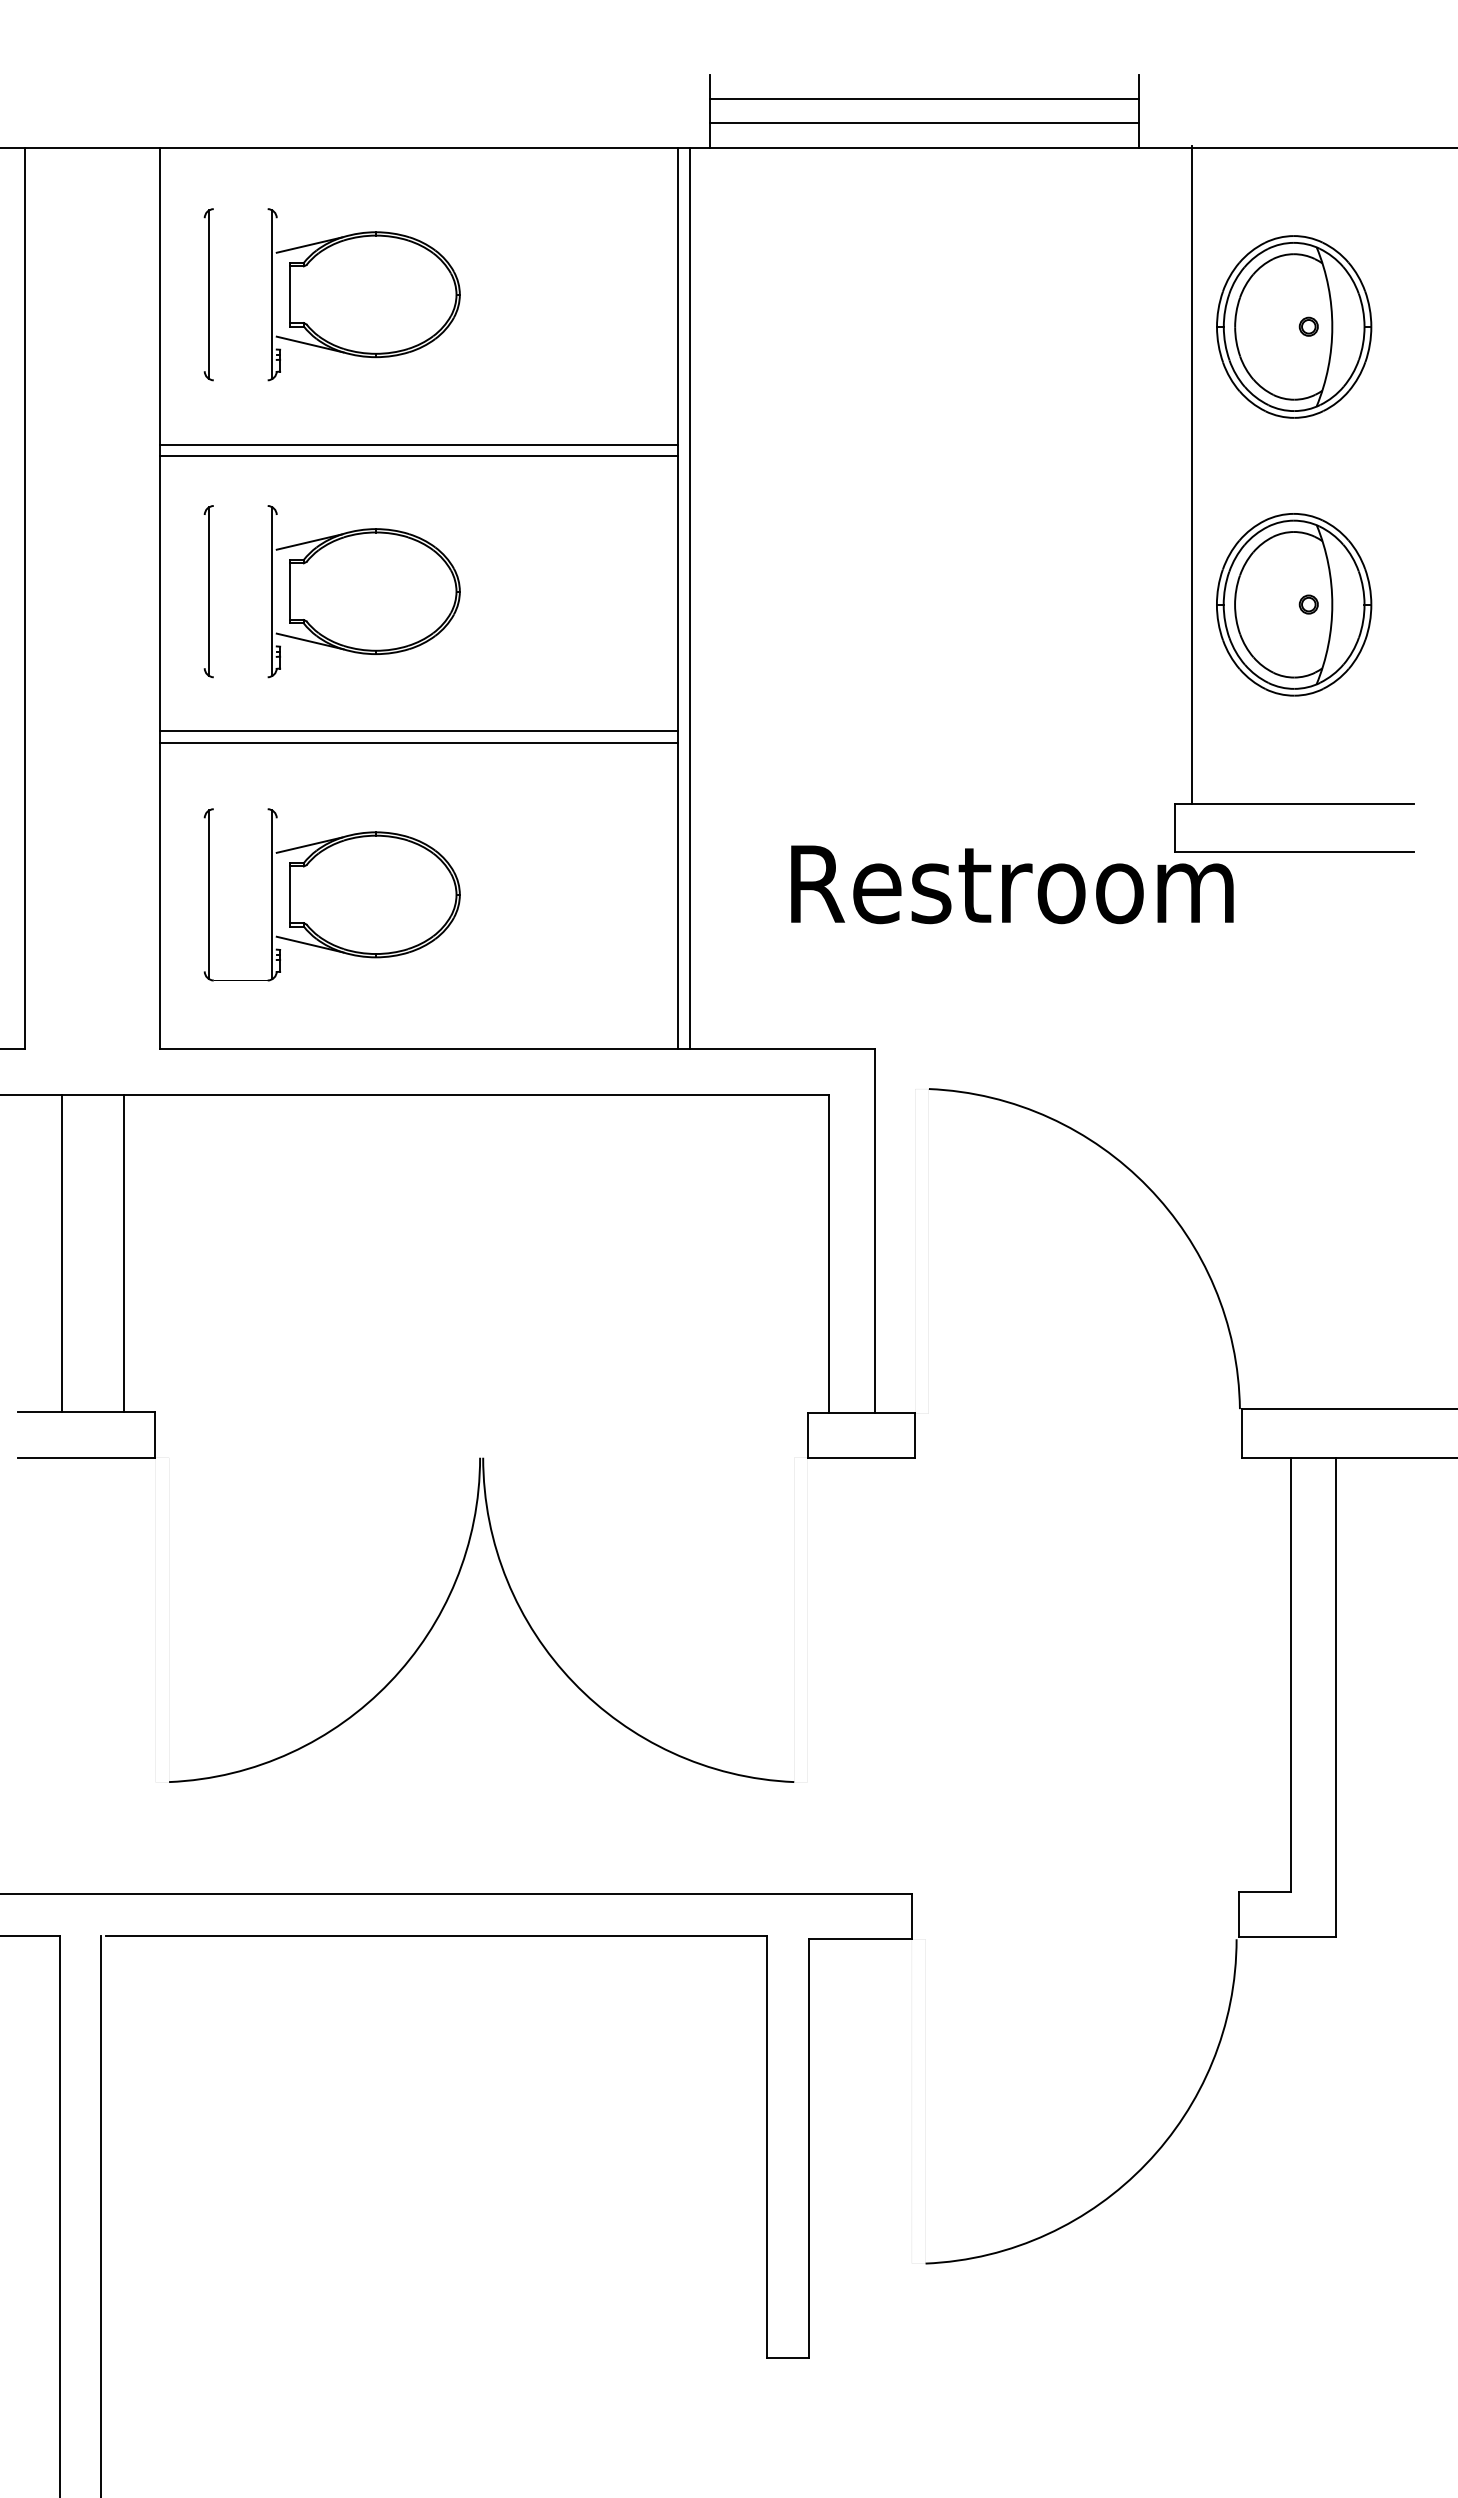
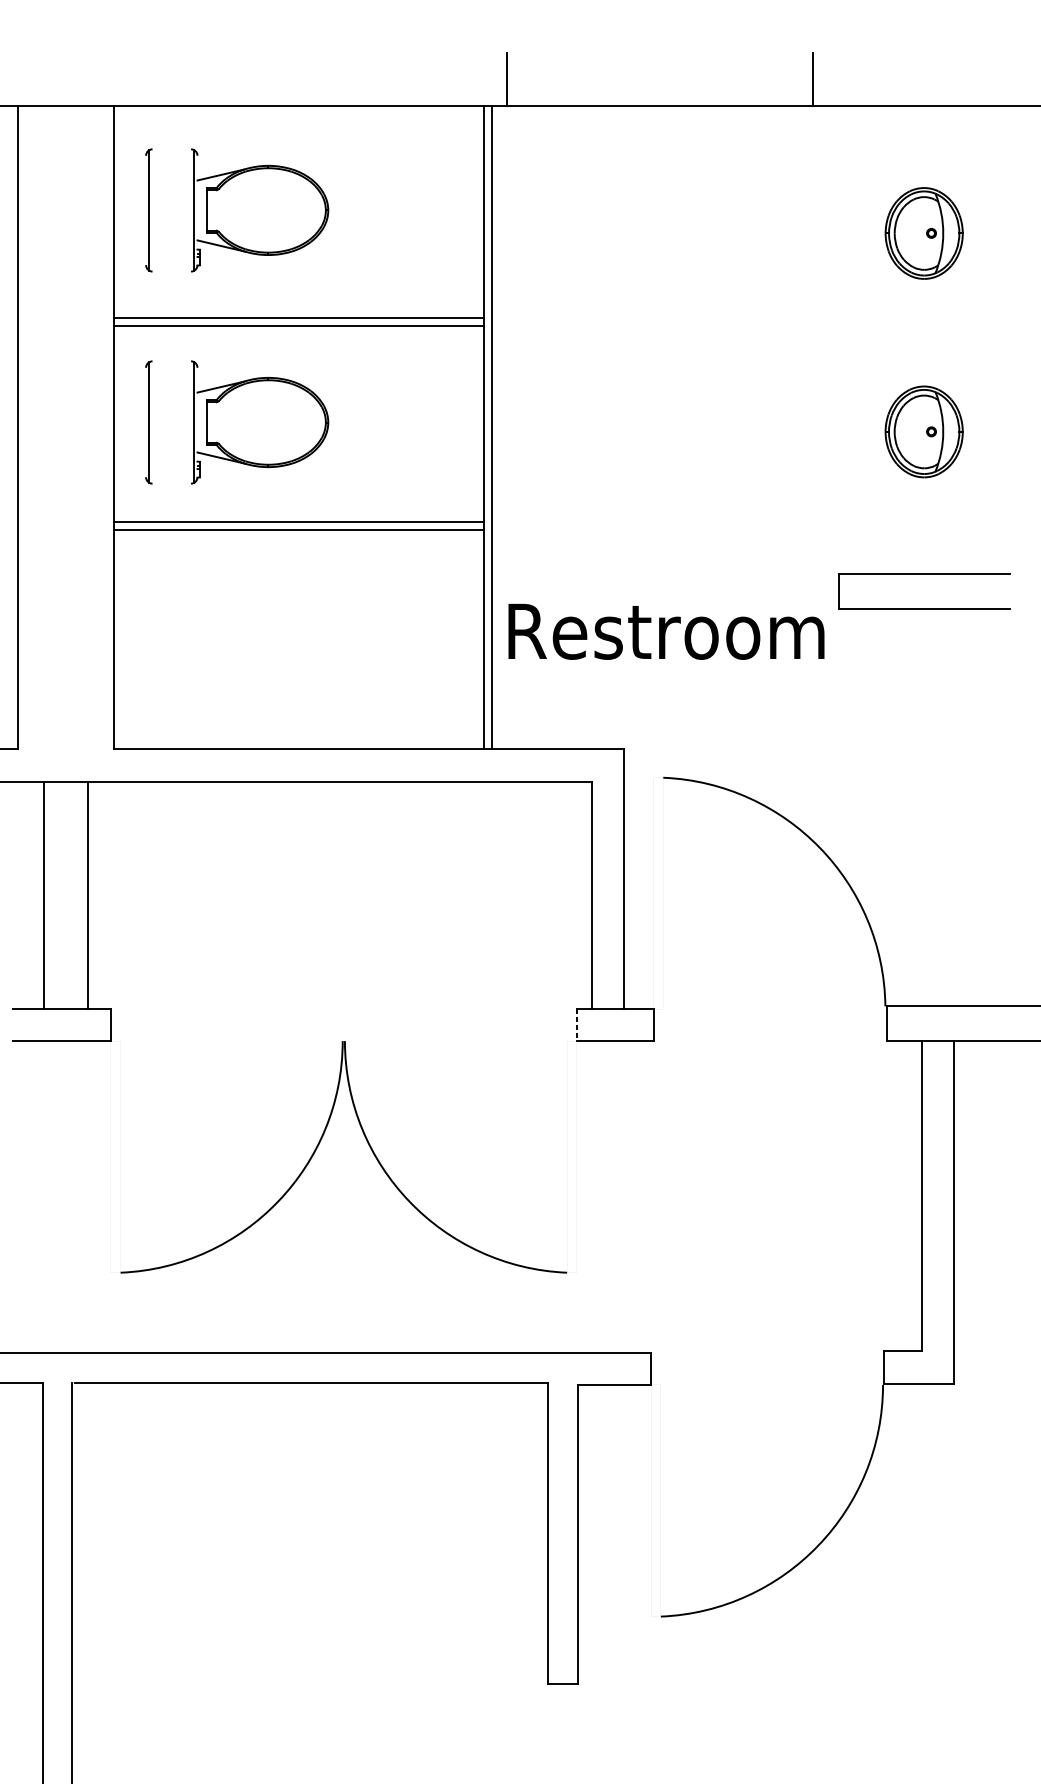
line: (924, 98) -> (660, 70), removed
line: (924, 123) -> (660, 88), removed
part: (1294, 326) -> (924, 233), size x0.7
line: (1192, 474) -> (851, 338), removed
part: (1294, 604) -> (924, 431), size x0.7
text: (1012, 884) -> (666, 631), moved
part: (331, 894) -> (236, 638), removed
line: (807, 1436) -> (576, 1025), solid -> dashed

